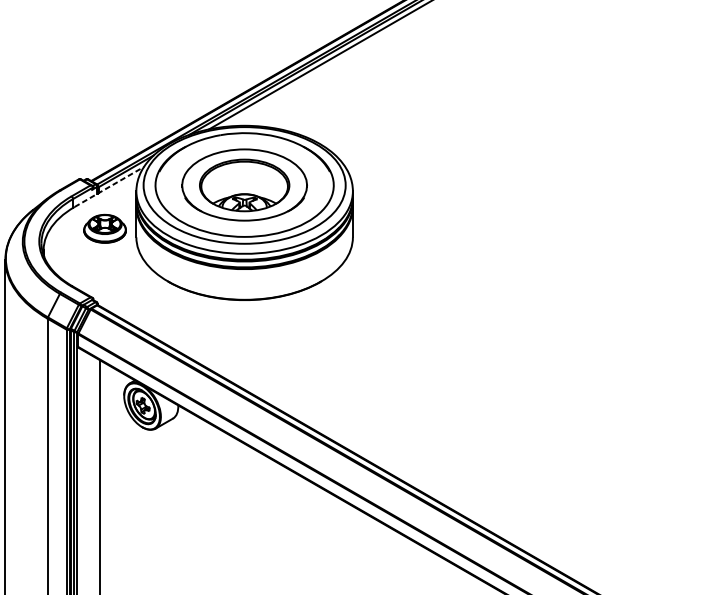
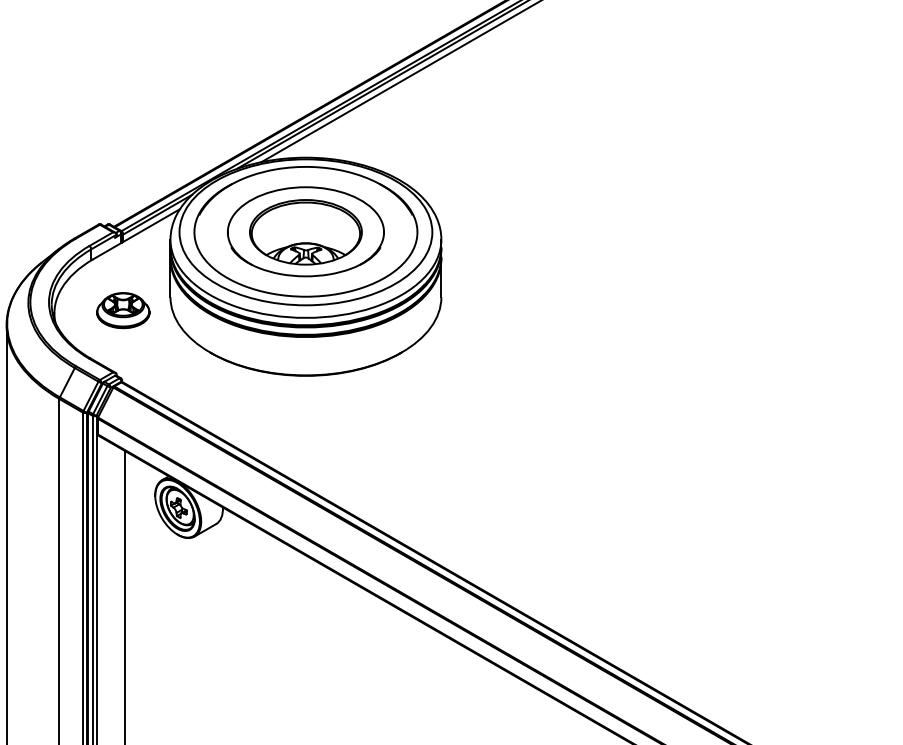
line: (110, 186) -> (137, 233), dashed -> solid
part: (105, 228) -> (123, 310), moved

